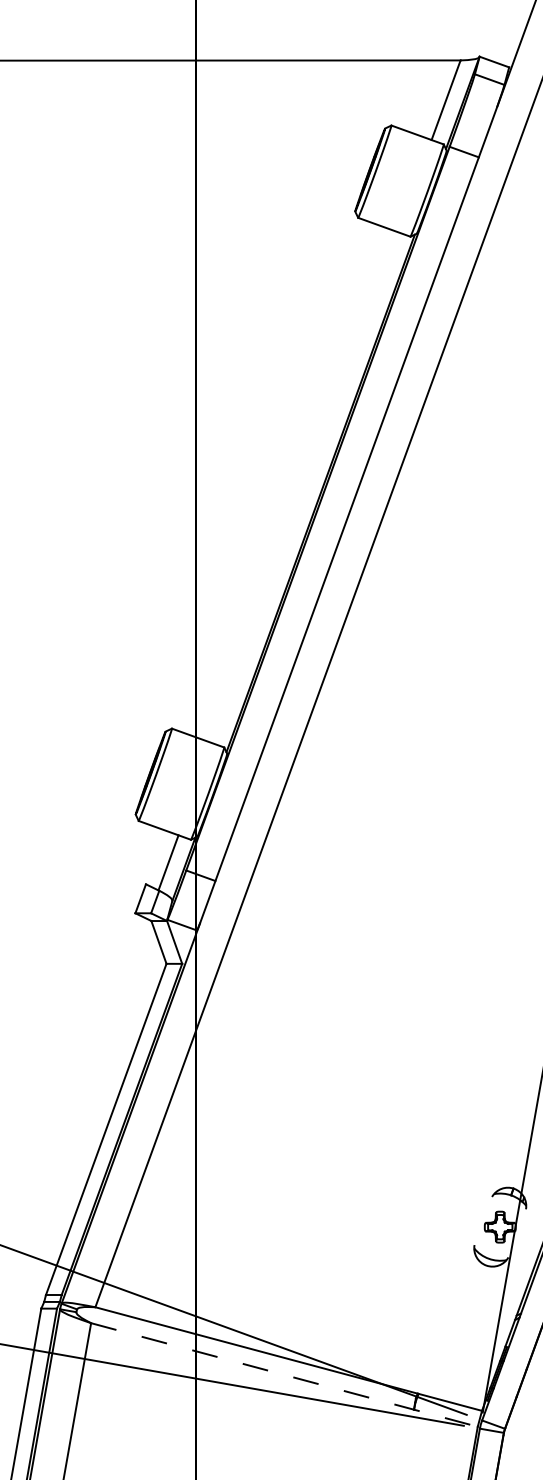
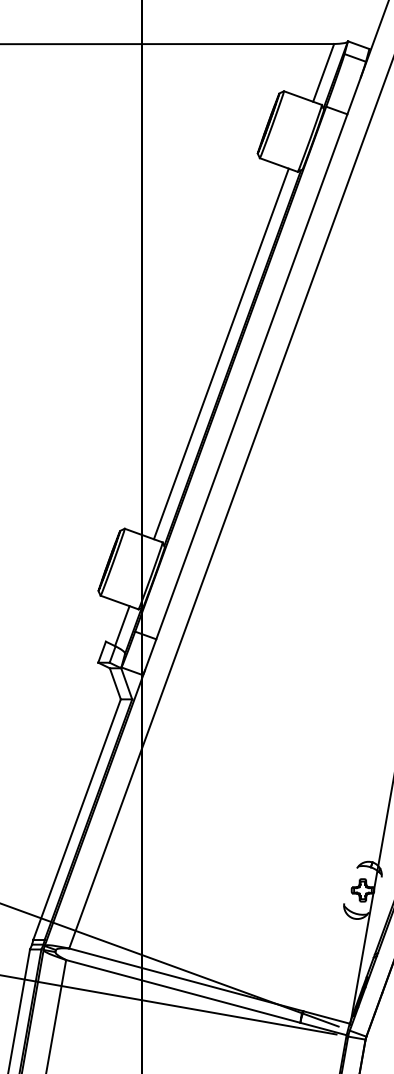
line: (303, 487) -> (220, 353), added
line: (284, 1374) -> (206, 997), dashed -> solid

